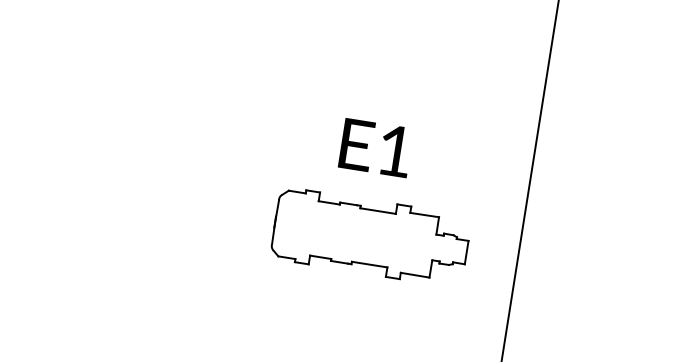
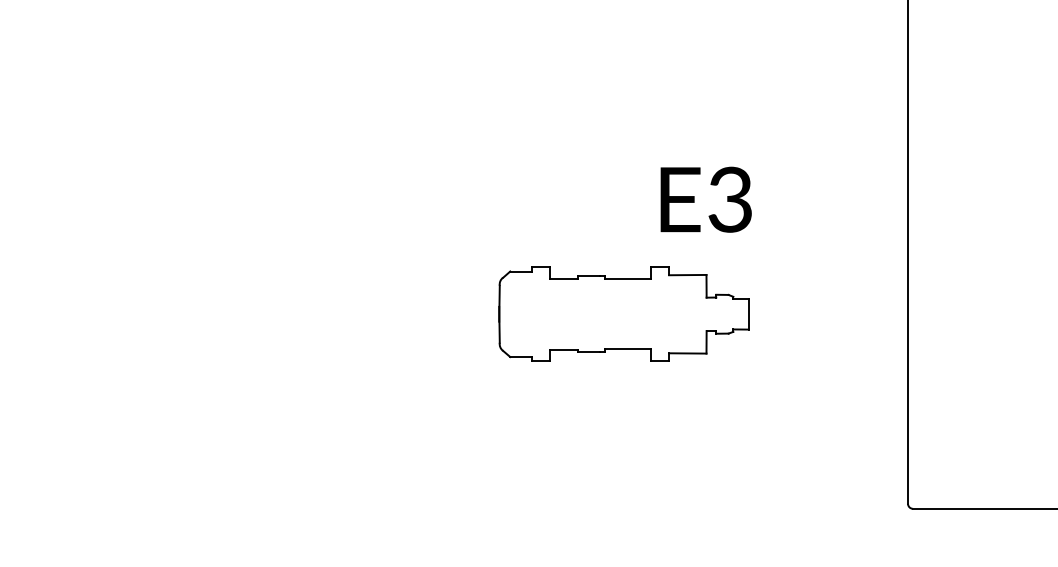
text: (394, 150) -> (729, 199), E1 -> E3
part: (370, 236) -> (623, 313), moved

